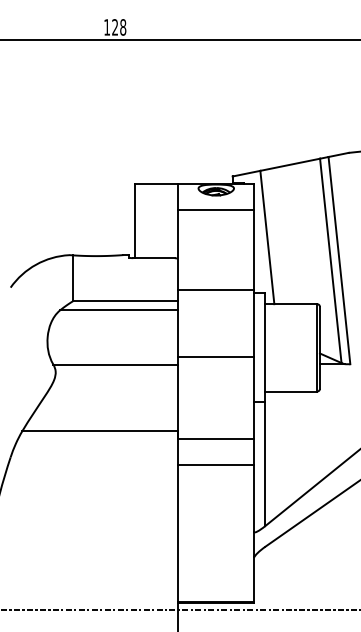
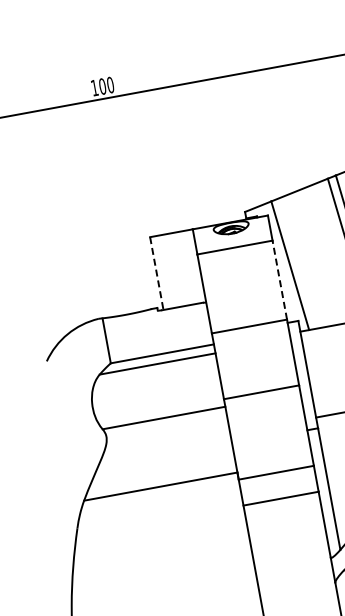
text: (119, 27) -> (106, 85), 128 -> 100
line: (134, 221) -> (156, 273), solid -> dashed
line: (254, 249) -> (279, 279), solid -> dashed

